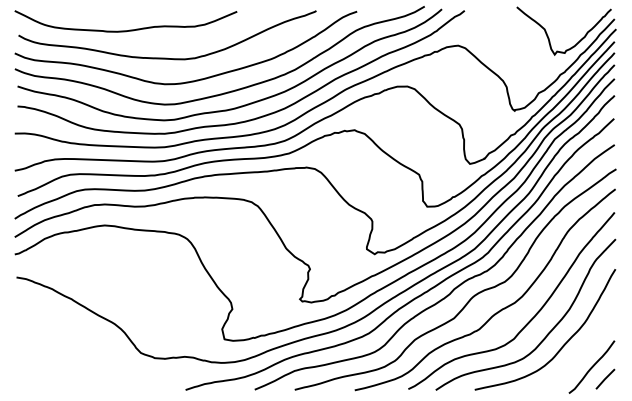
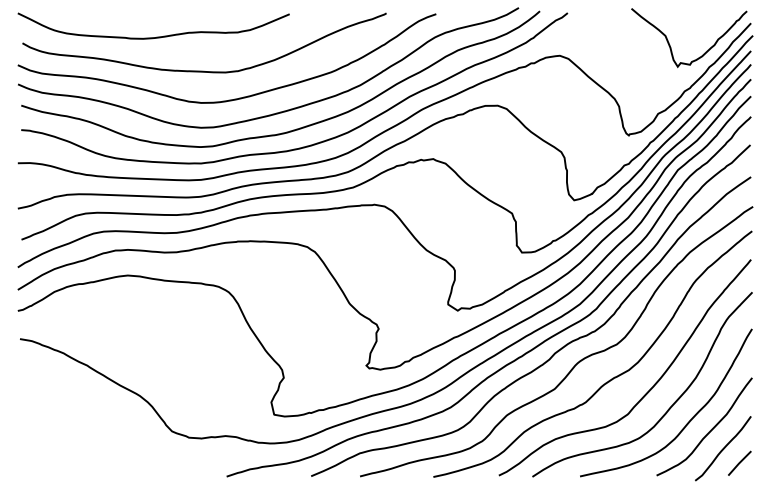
curve: (580, 352) -> (709, 430), added

